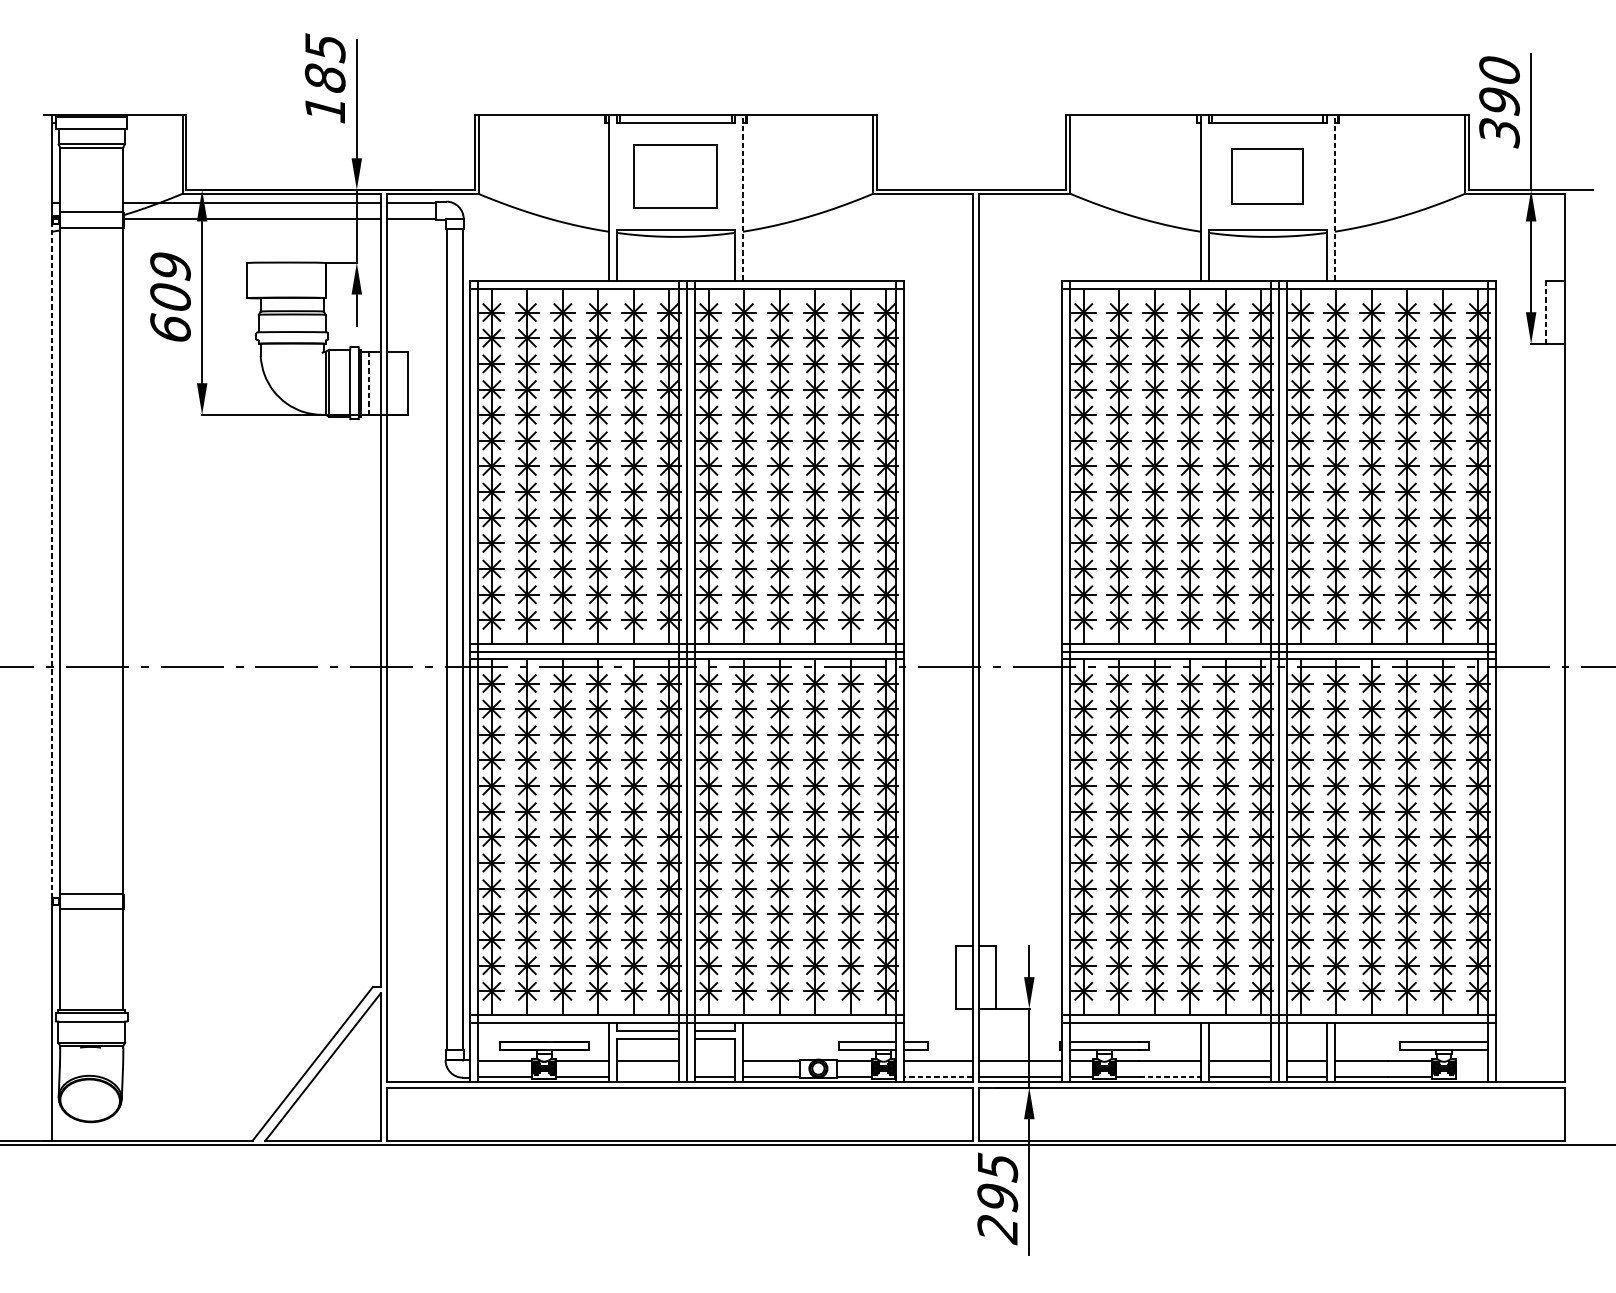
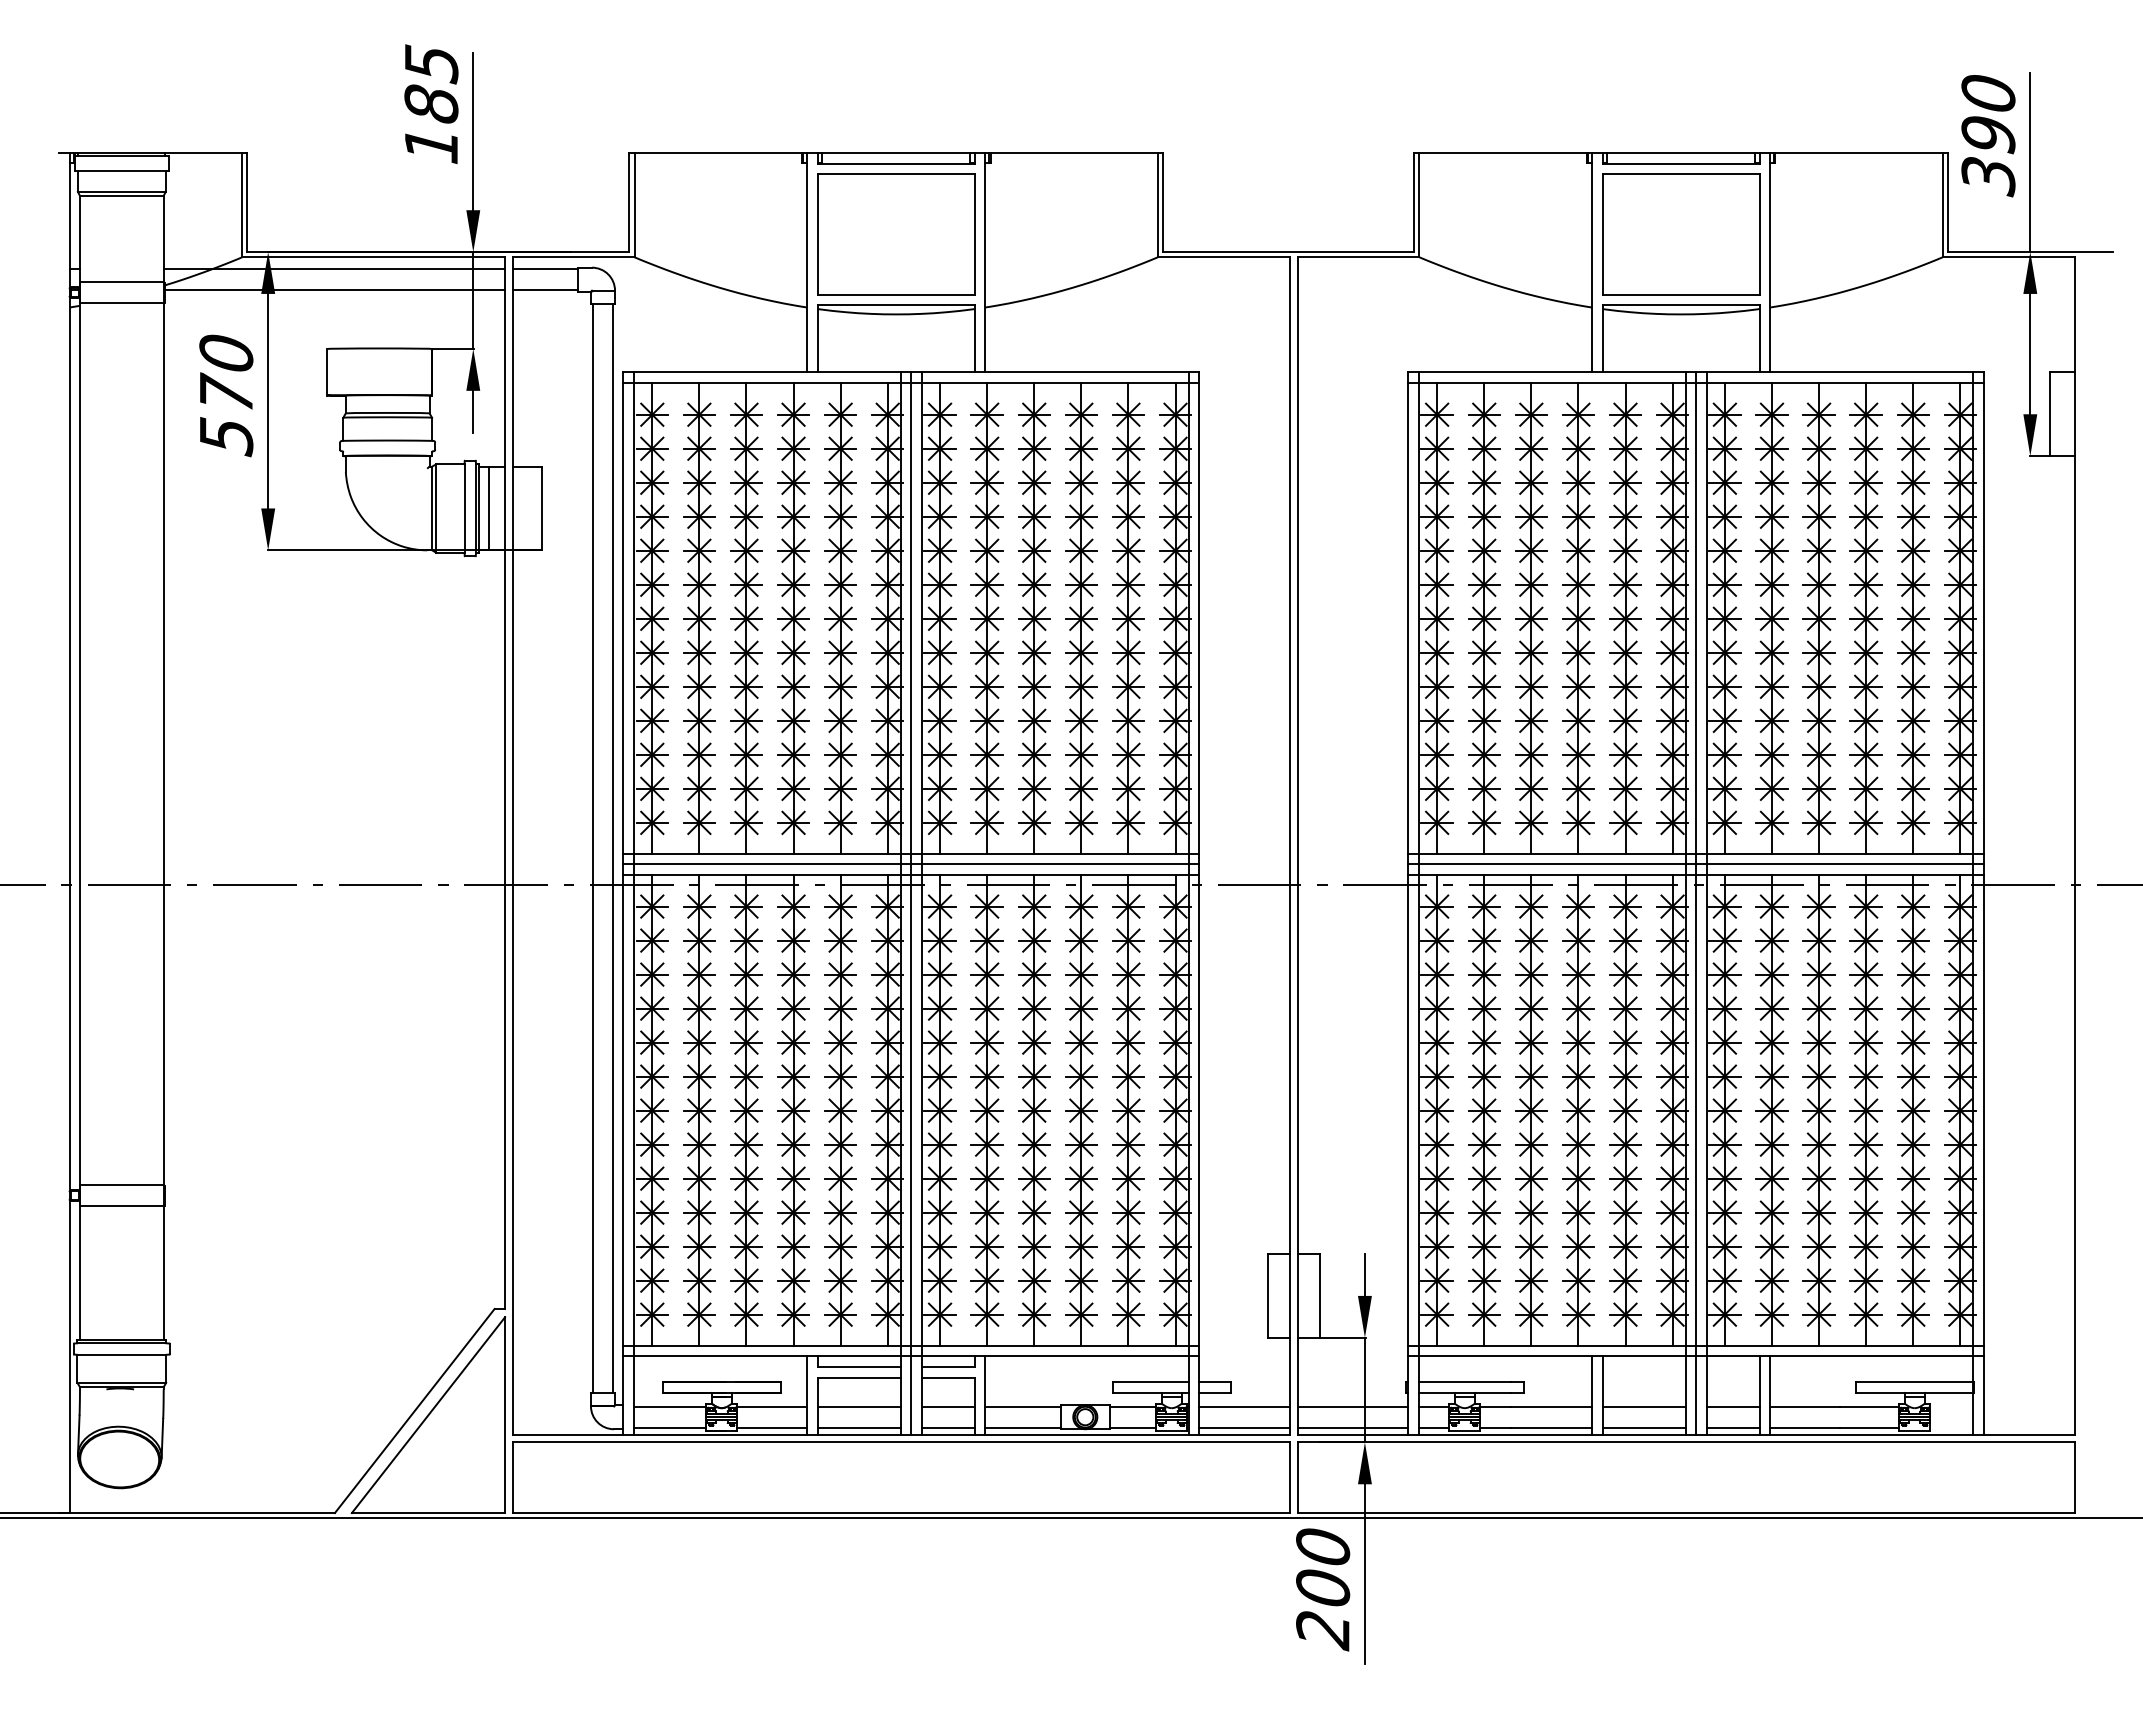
part: (676, 176) -> (896, 234), size x1.43
part: (1268, 176) -> (1681, 234), size x1.67
line: (743, 197) -> (985, 262), dashed -> solid
line: (1335, 197) -> (1770, 262), dashed -> solid
text: (170, 298) -> (226, 395), 609 -> 570
line: (1546, 312) -> (2050, 414), dashed -> solid
line: (369, 383) -> (489, 508), dashed -> solid
line: (52, 561) -> (69, 744), dashed -> solid
line: (714, 1060) -> (947, 1406), added
line: (647, 1076) -> (858, 1427), added
line: (937, 1076) -> (1243, 1427), dashed -> solid
line: (1170, 1076) -> (1551, 1427), dashed -> solid
text: (998, 1181) -> (1323, 1567), 295 -> 200

